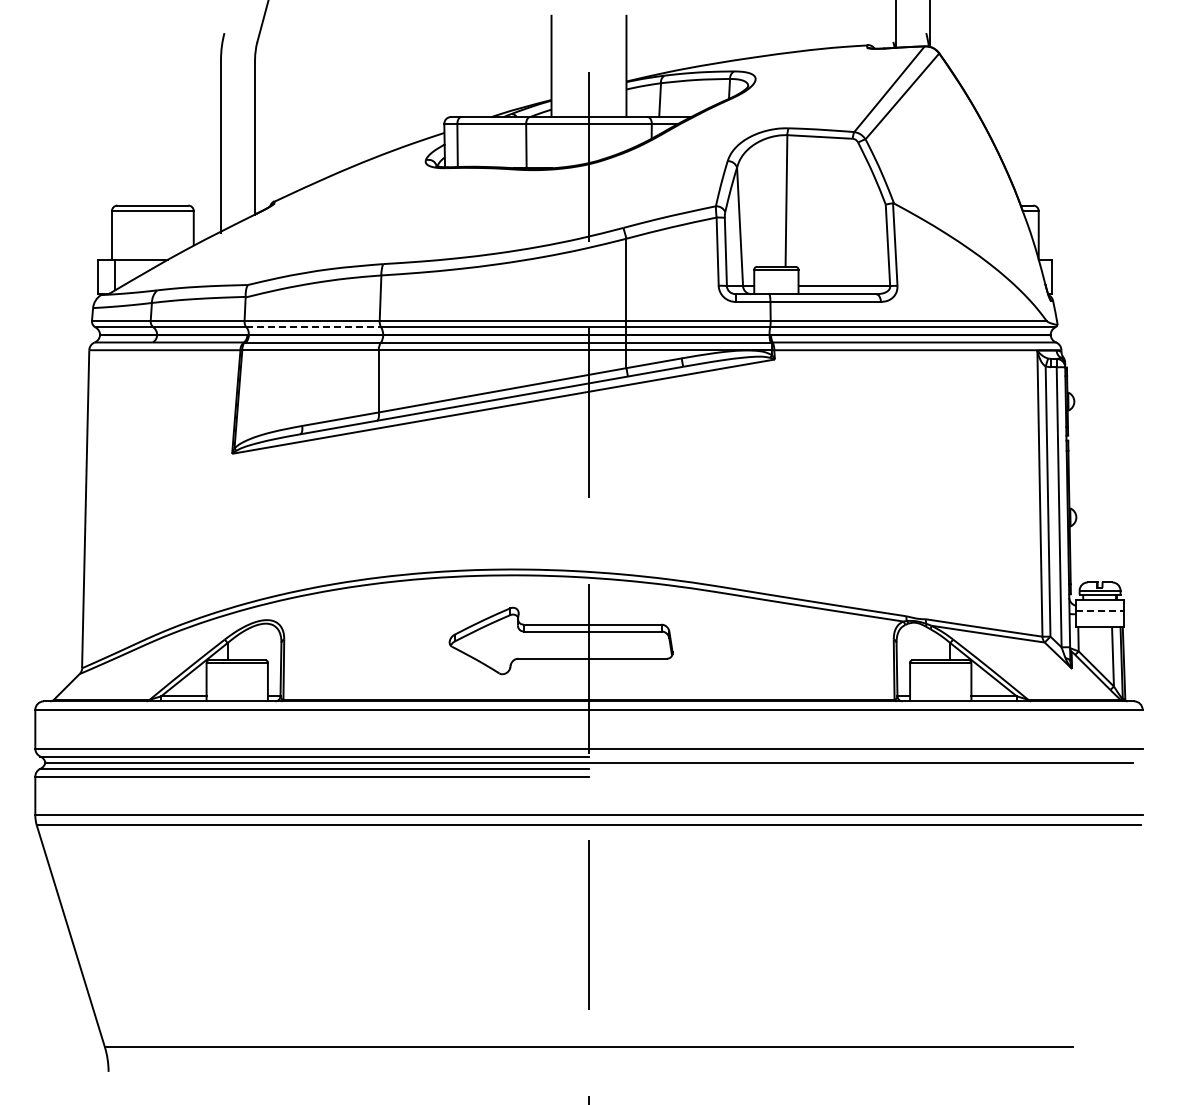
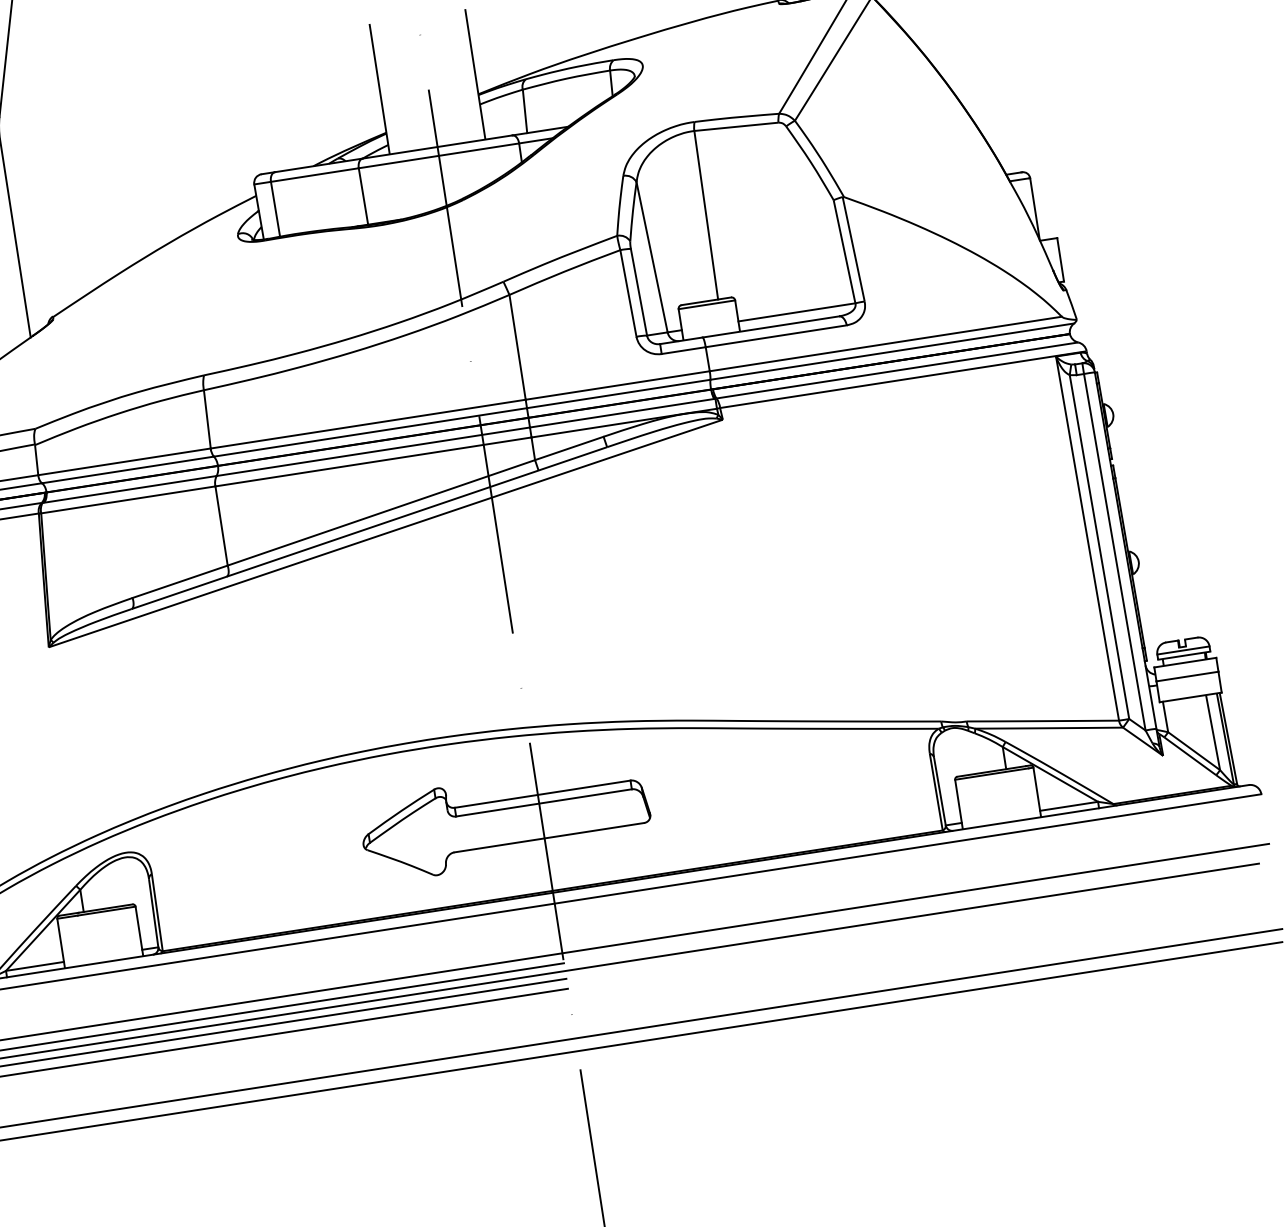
line: (314, 327) -> (128, 469), dashed -> solid
line: (1100, 611) -> (1188, 677), dashed -> solid

